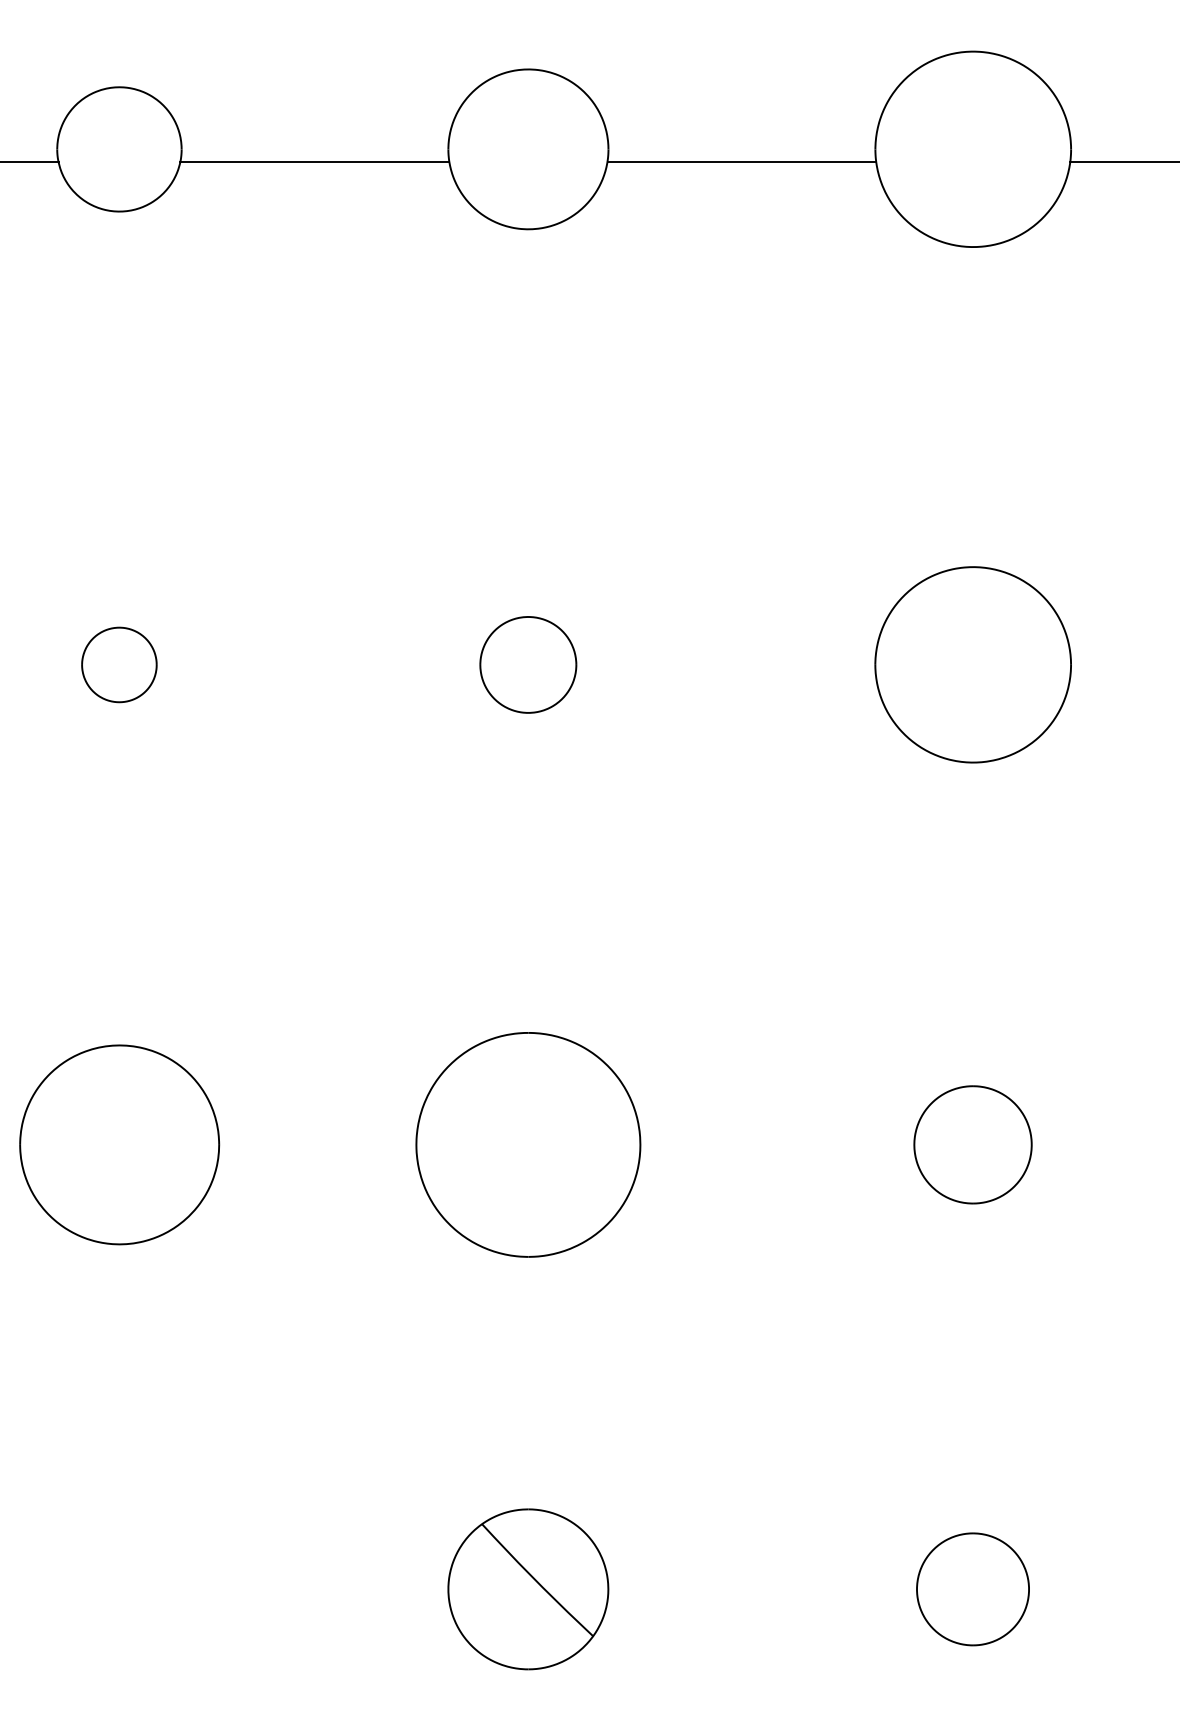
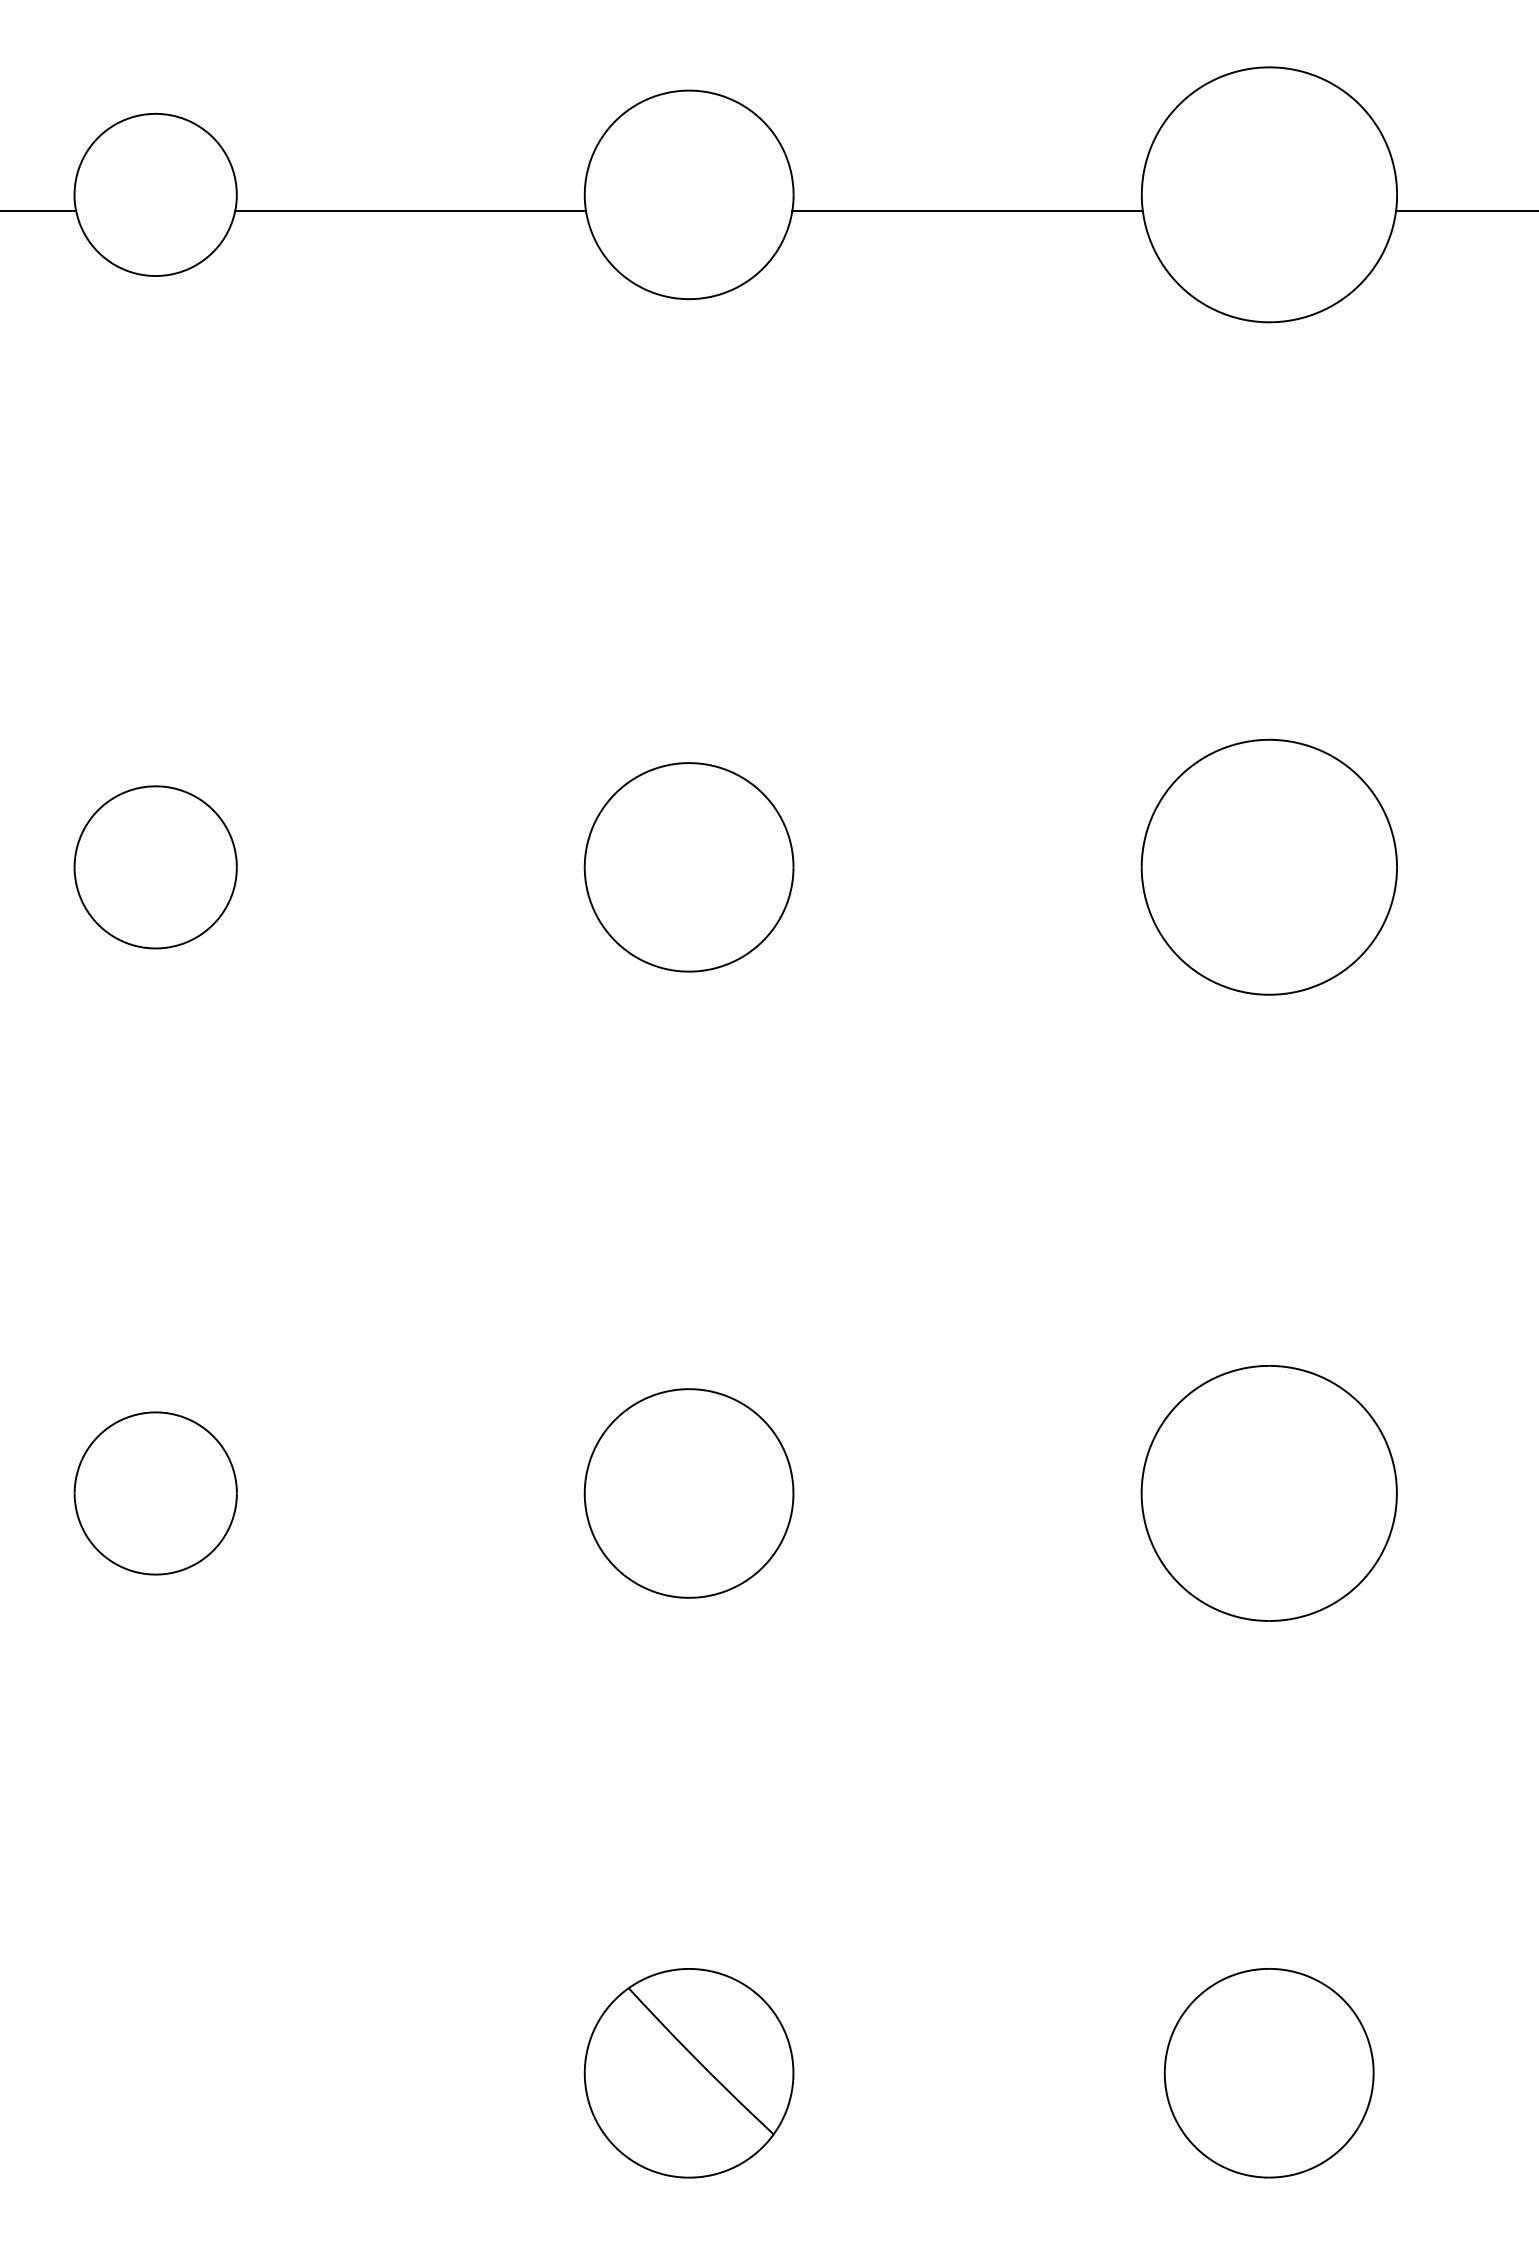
part: (119, 665) -> (155, 867), size x1.67
part: (527, 665) -> (688, 867), size x1.67
part: (119, 1144) -> (155, 1493), size x0.62
part: (527, 1144) -> (688, 1493), size x0.71
part: (972, 1144) -> (1268, 1493), size x1.67
part: (972, 1589) -> (1268, 2073), size x1.43

